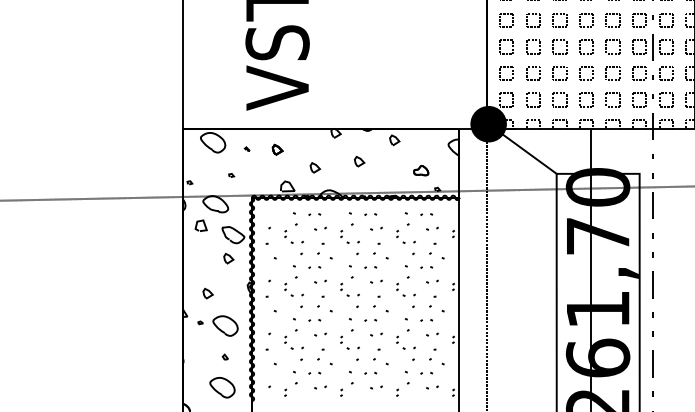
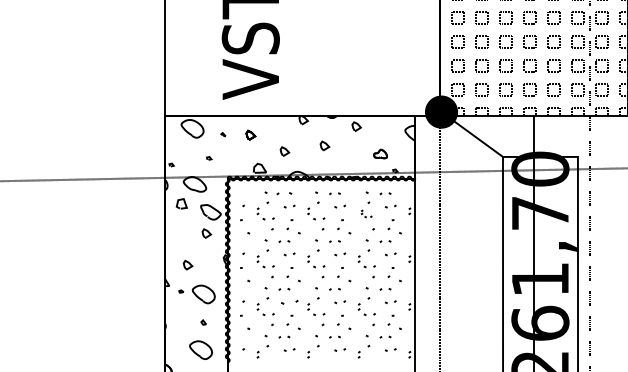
part: (314, 214) -> (284, 193), size x1.4
part: (405, 236) -> (366, 213), size x0.6
part: (320, 333) -> (289, 301), size x1.6

